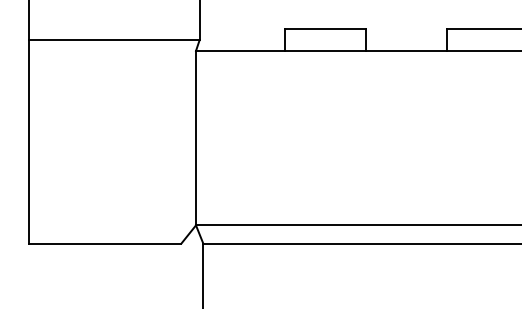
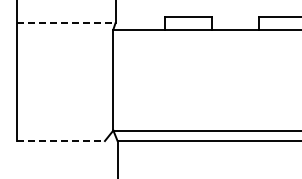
line: (115, 40) -> (66, 23), solid -> dashed
line: (106, 244) -> (61, 141), solid -> dashed

